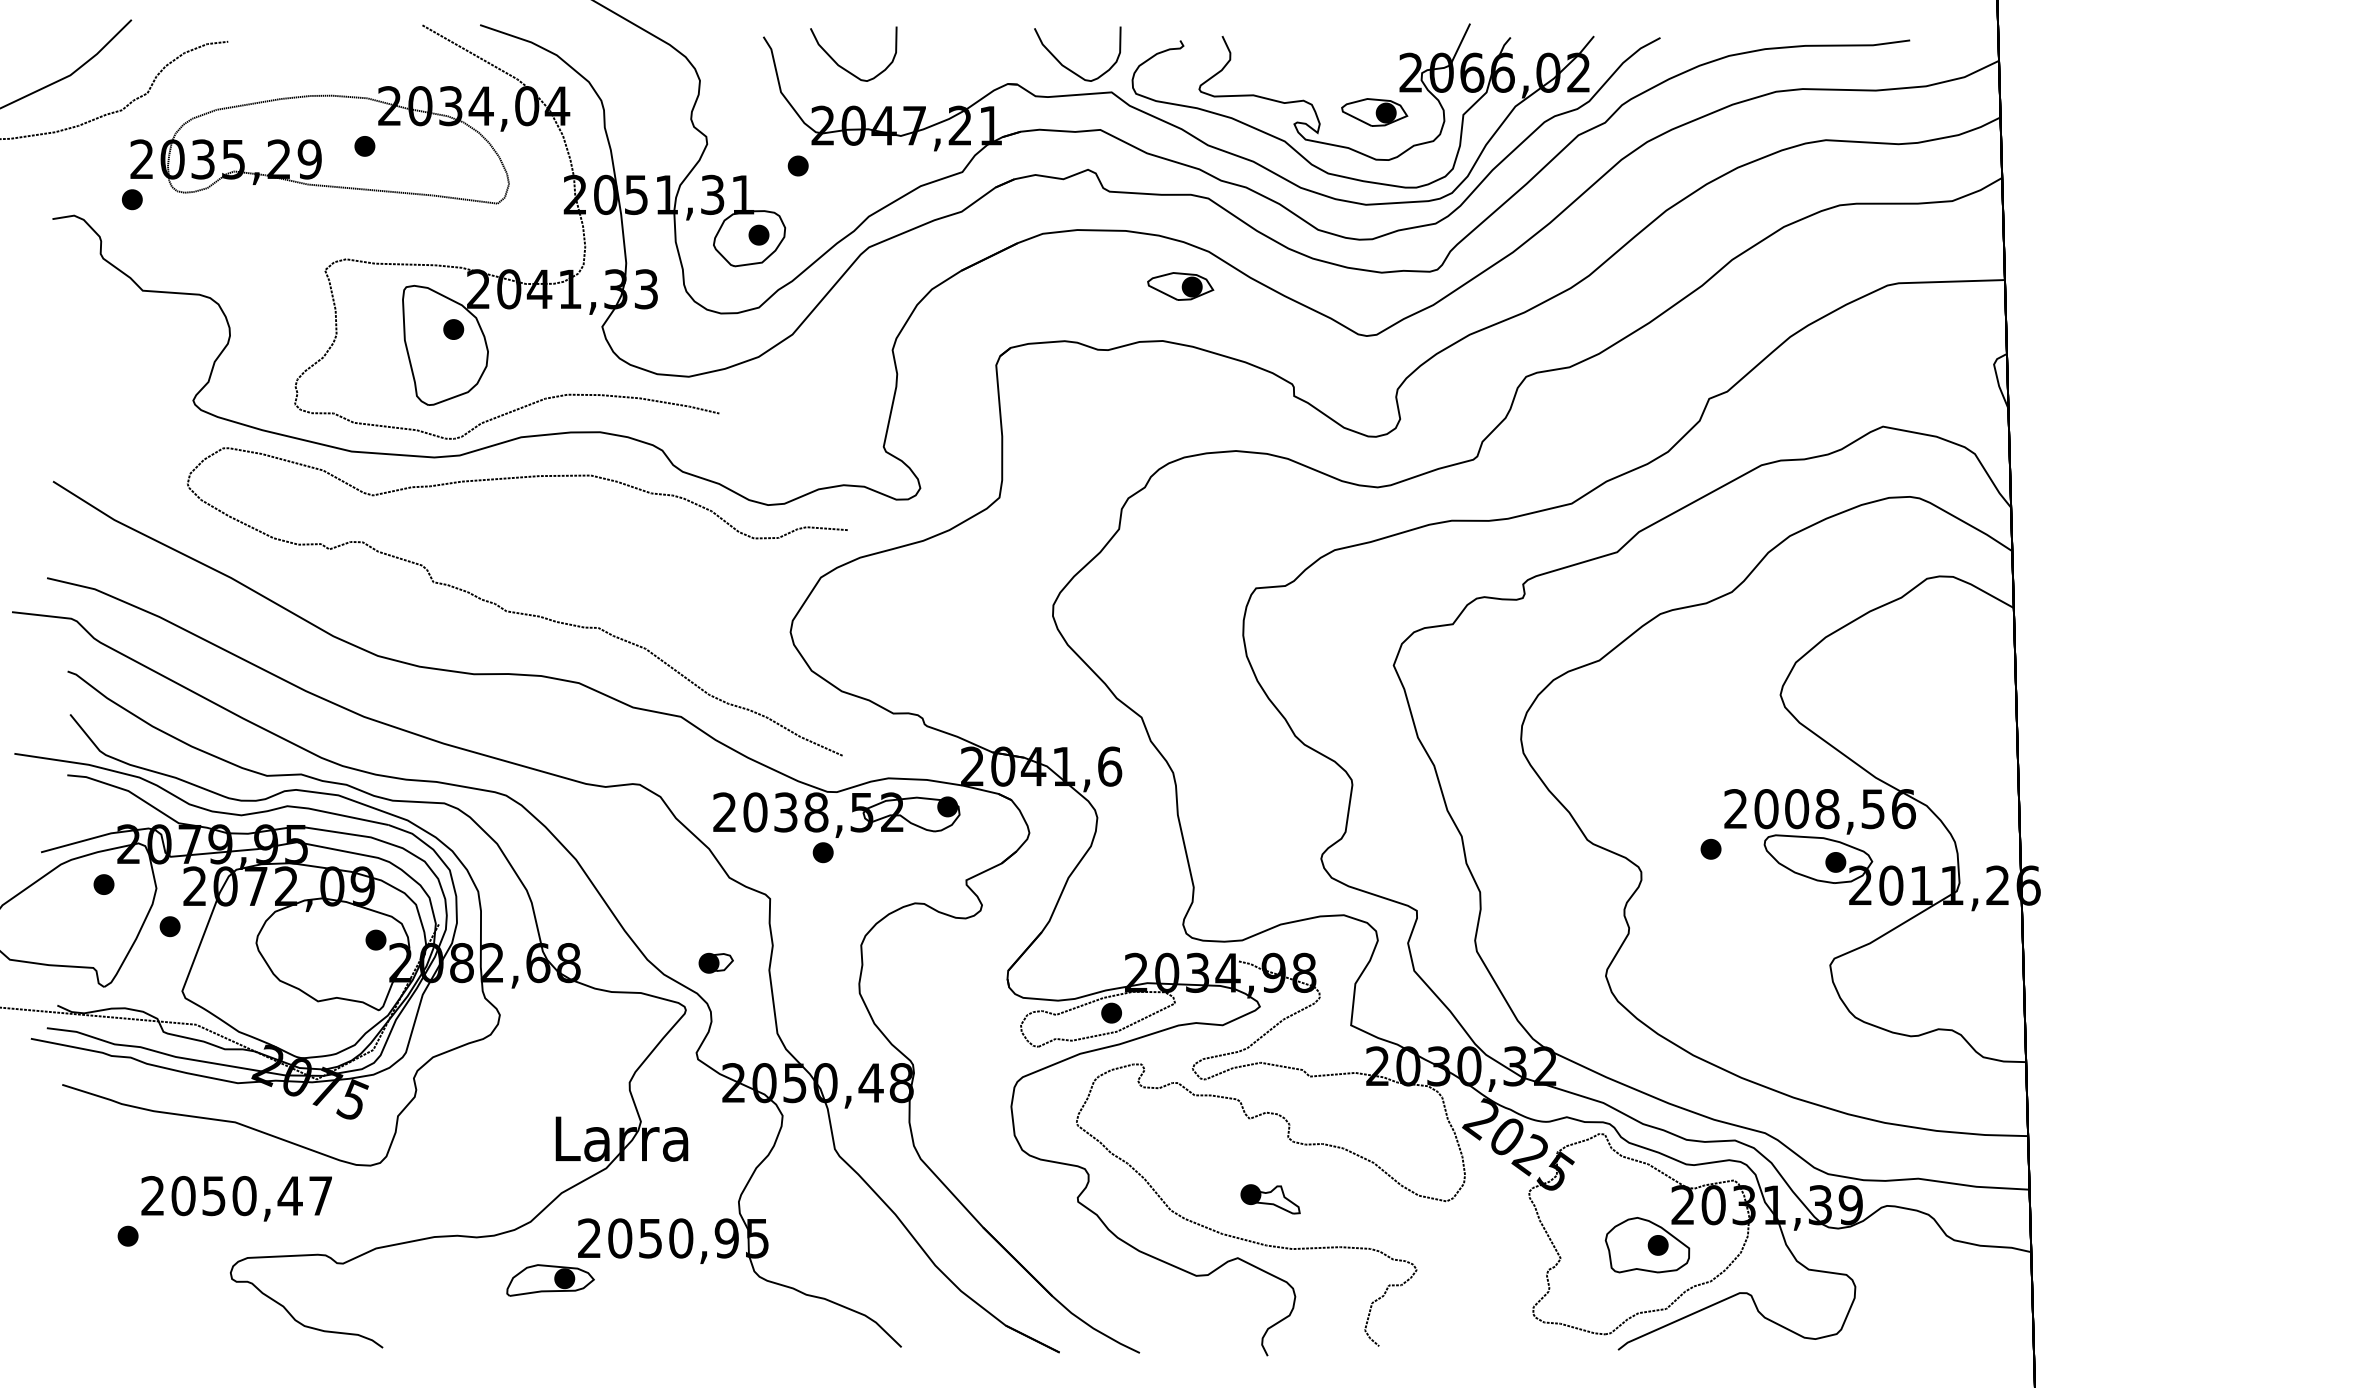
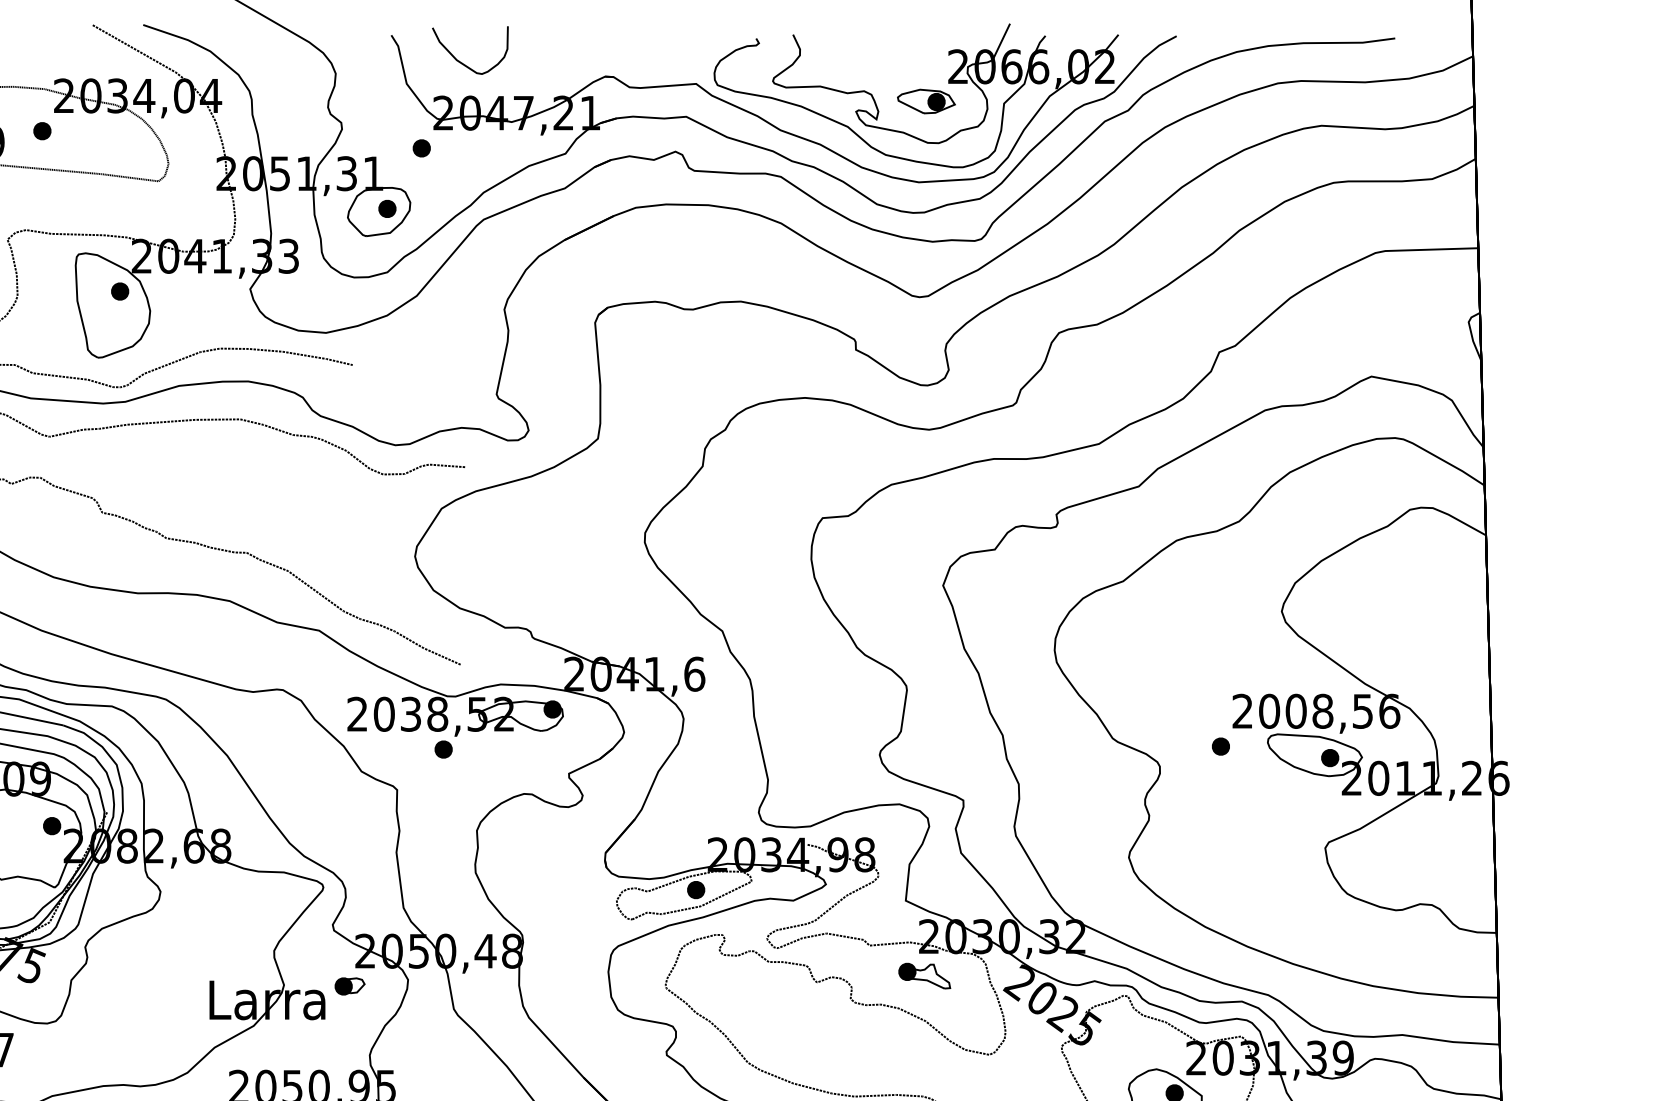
curve: (1069, 68) -> (659, 63), removed
part: (1180, 286) -> (756, 253), removed
part: (715, 962) -> (349, 985), moved
part: (1270, 1199) -> (924, 976), moved

